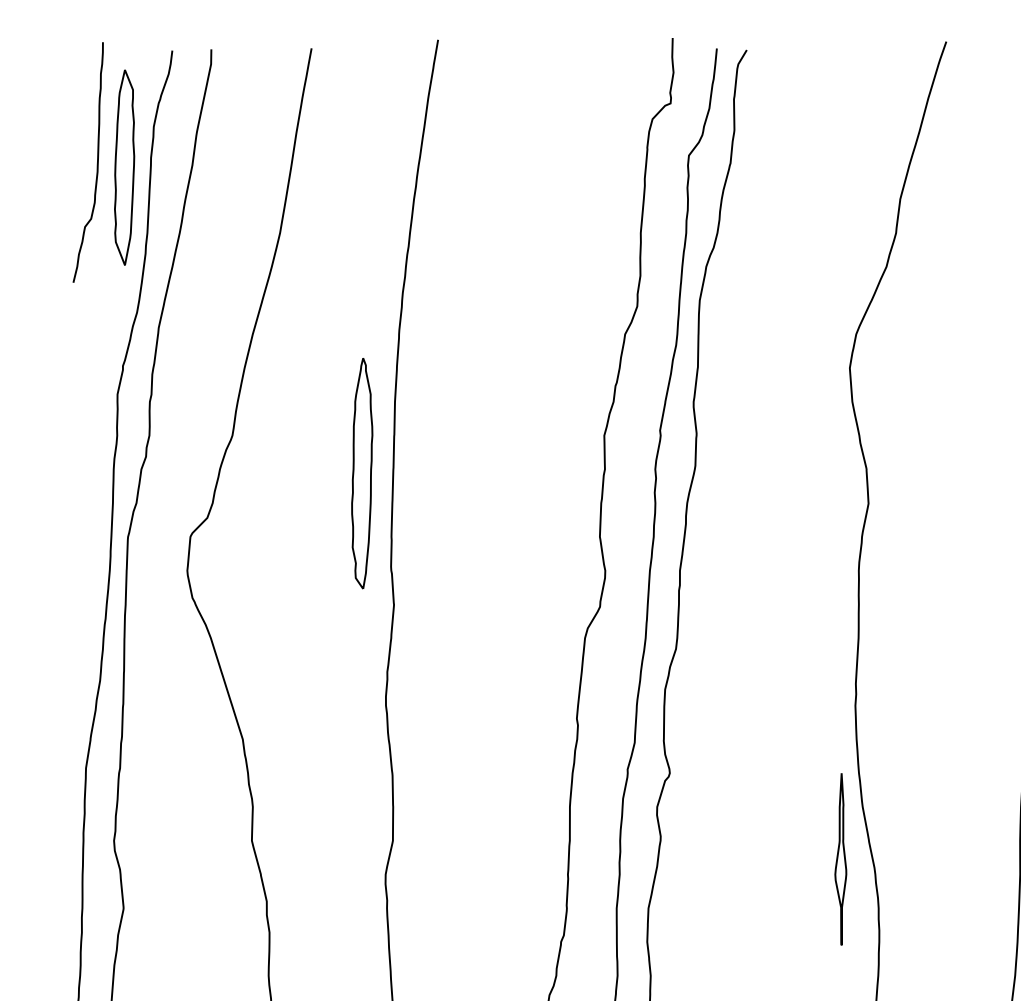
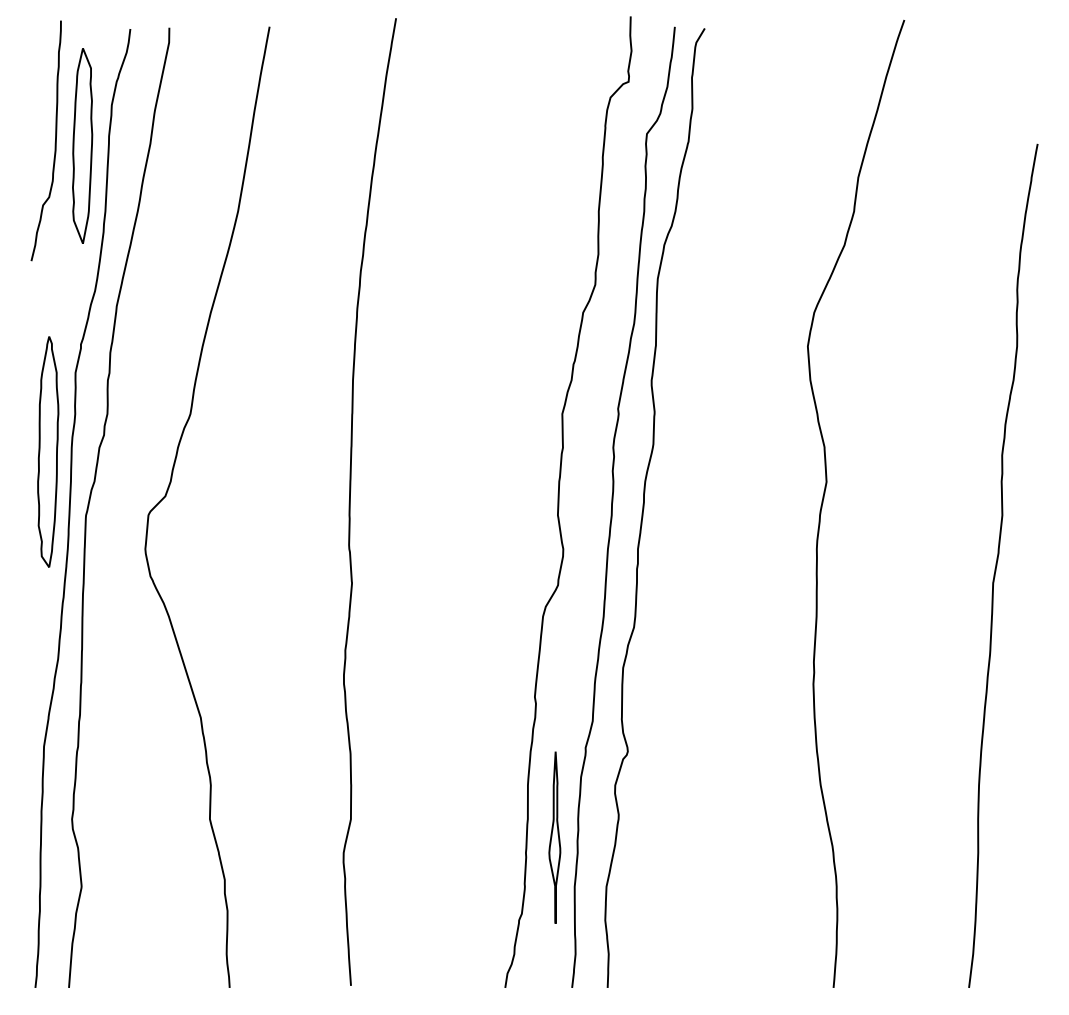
part: (362, 473) -> (48, 451), moved
part: (840, 859) -> (554, 837), moved

